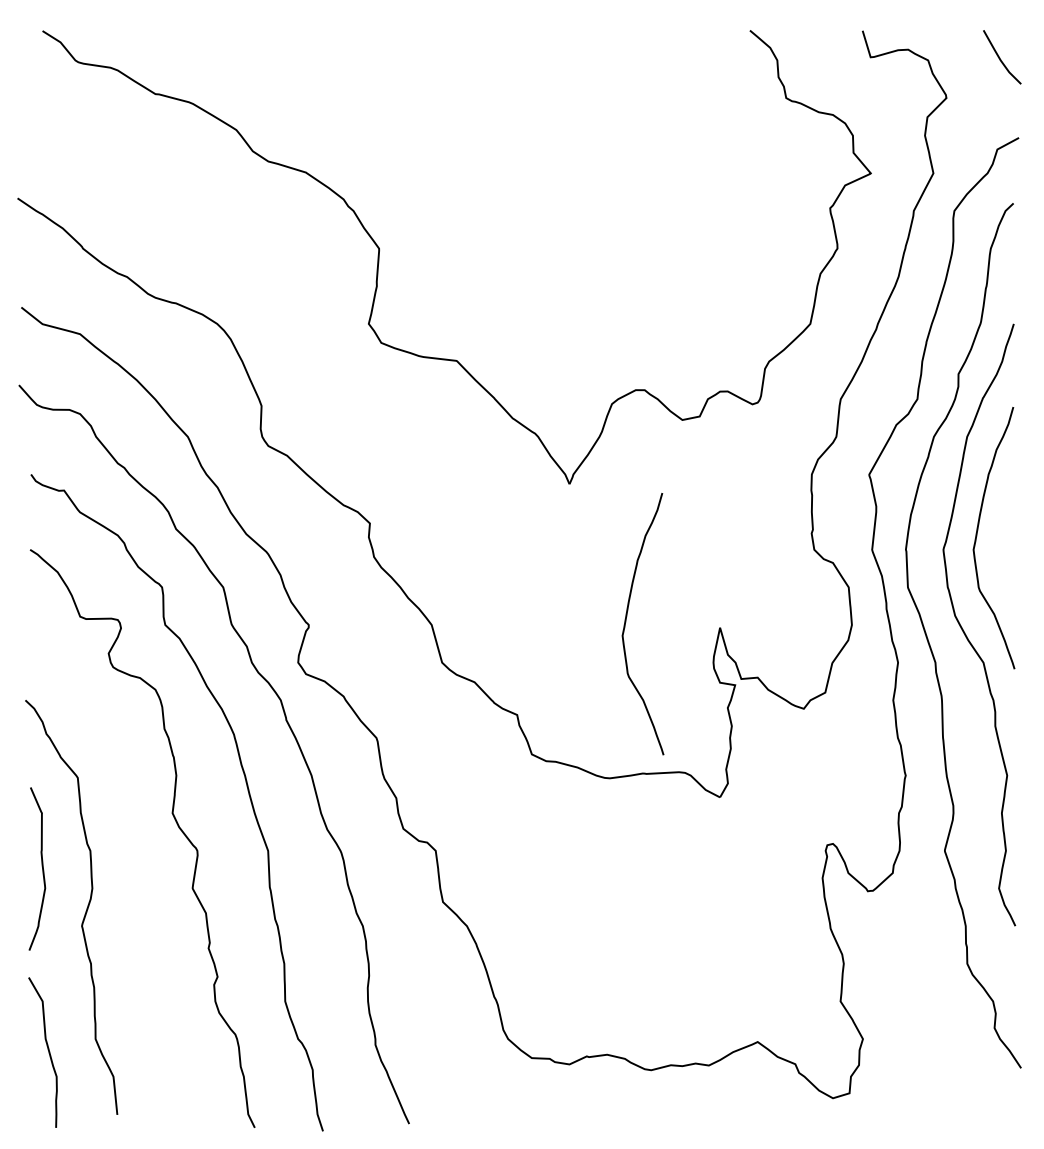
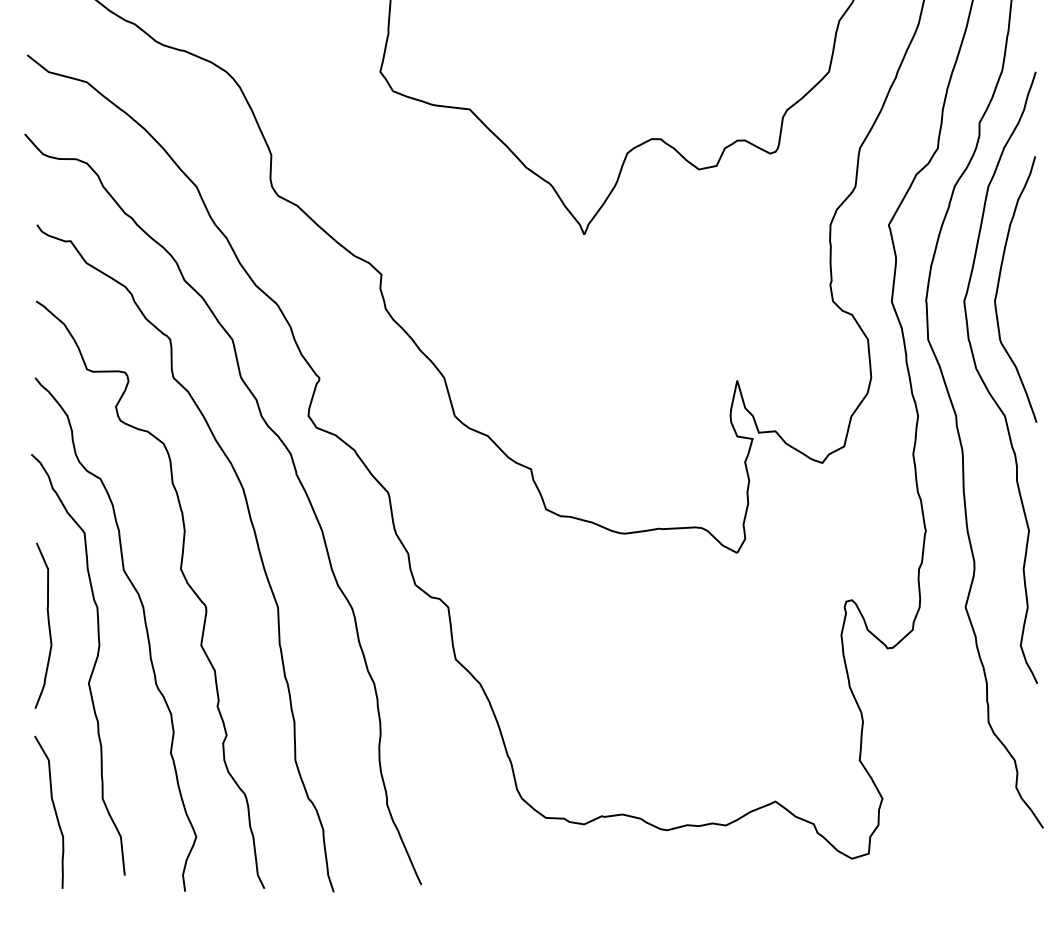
curve: (626, 622) -> (642, 375), removed
curve: (137, 870) -> (145, 627), added

